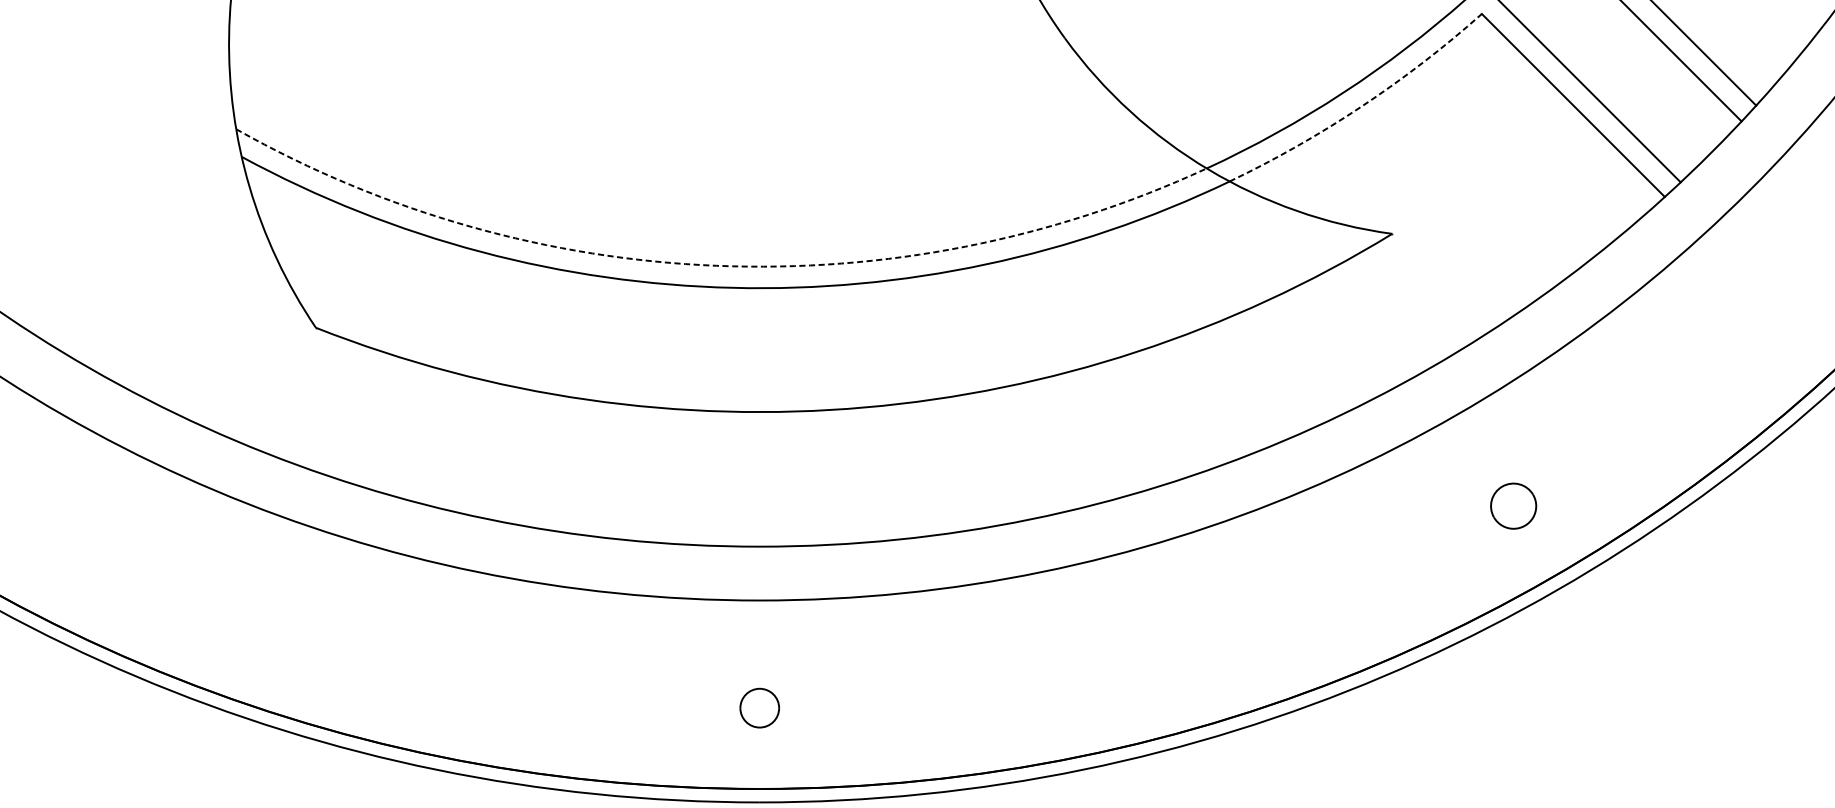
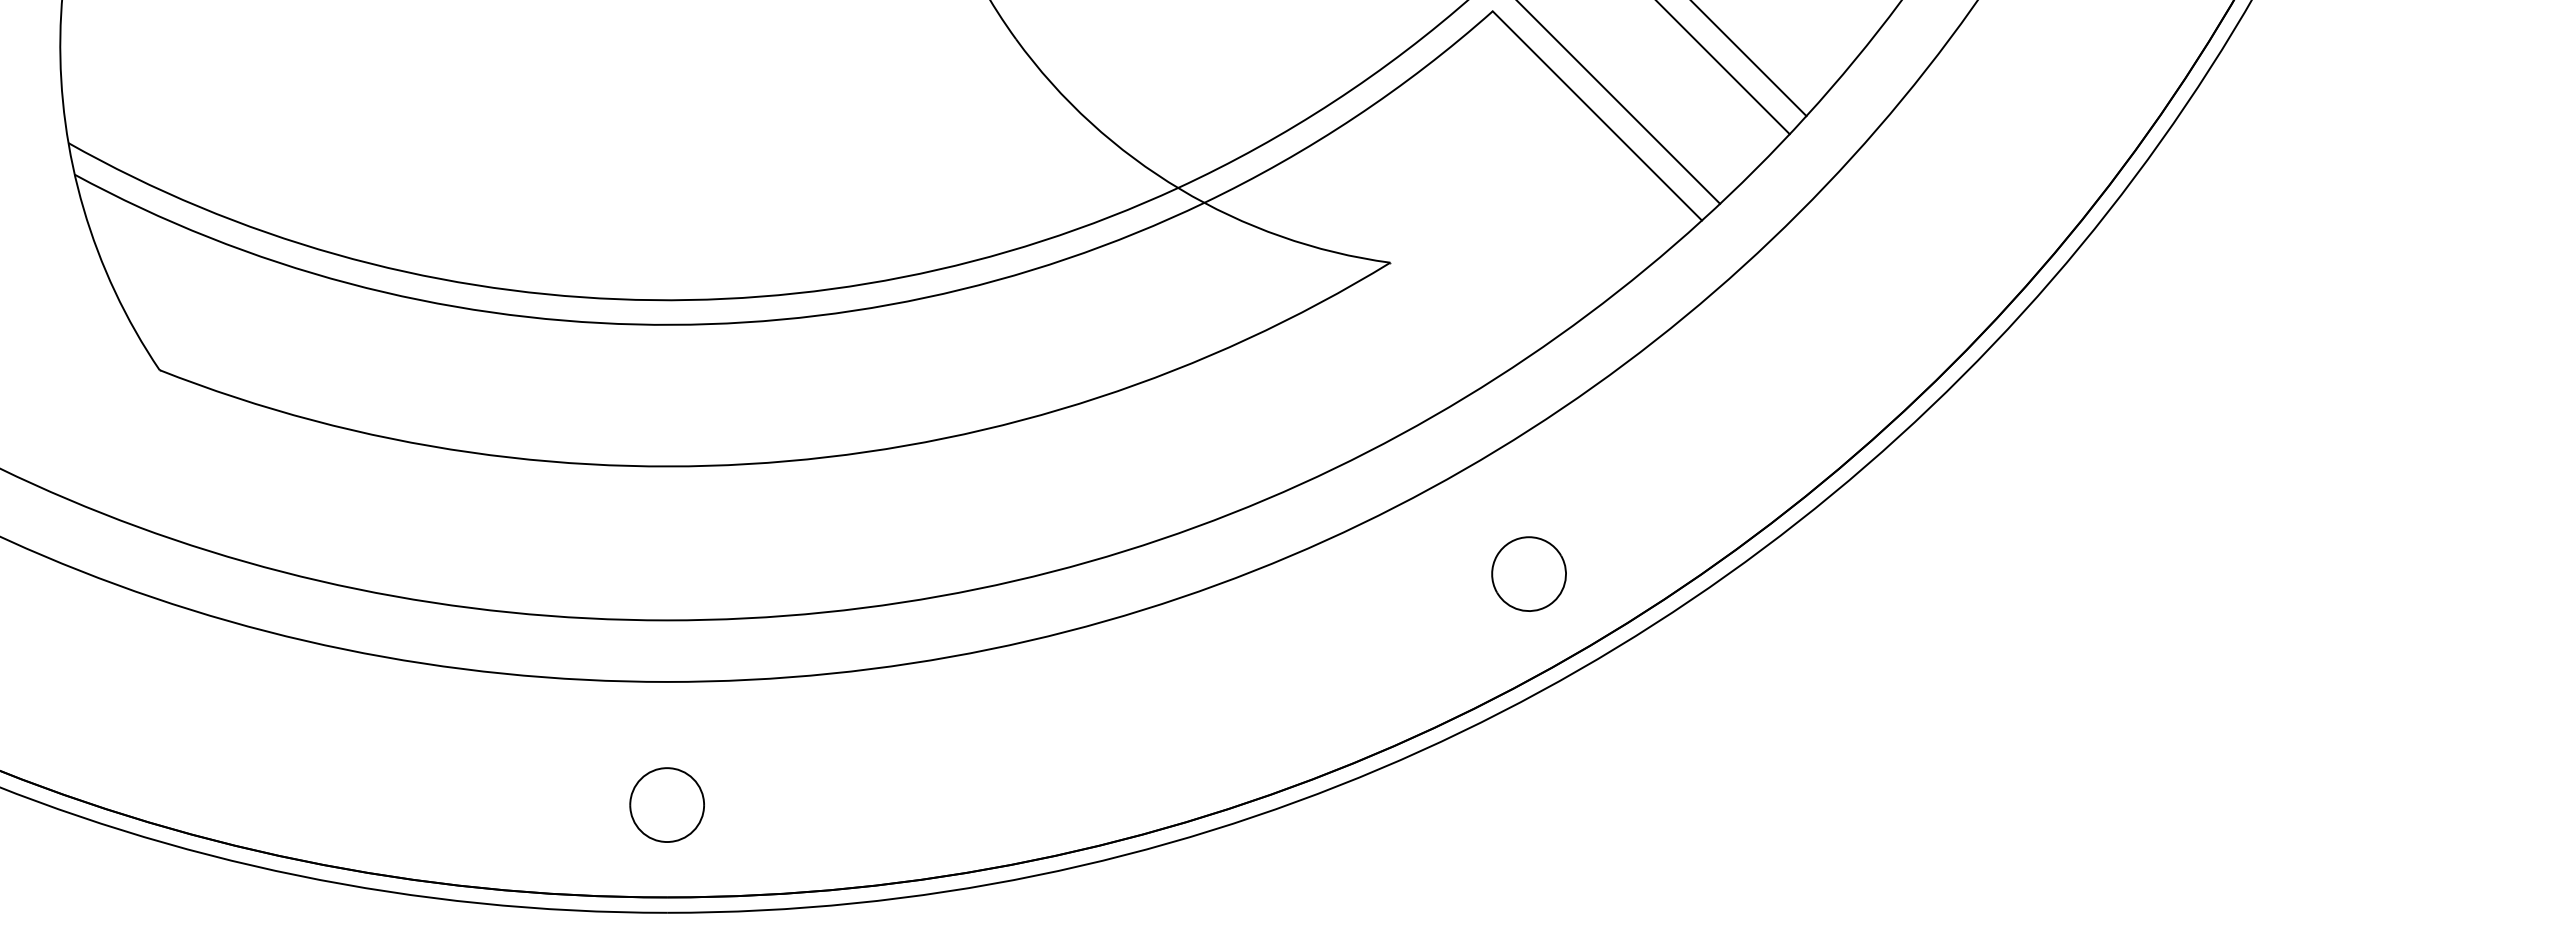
arc: (1361, 106) -> (1355, 117), dashed -> solid
arc: (716, 266) -> (617, 299), dashed -> solid
part: (1513, 505) -> (1528, 573), size x1.43
part: (759, 707) -> (666, 804), size x1.67

